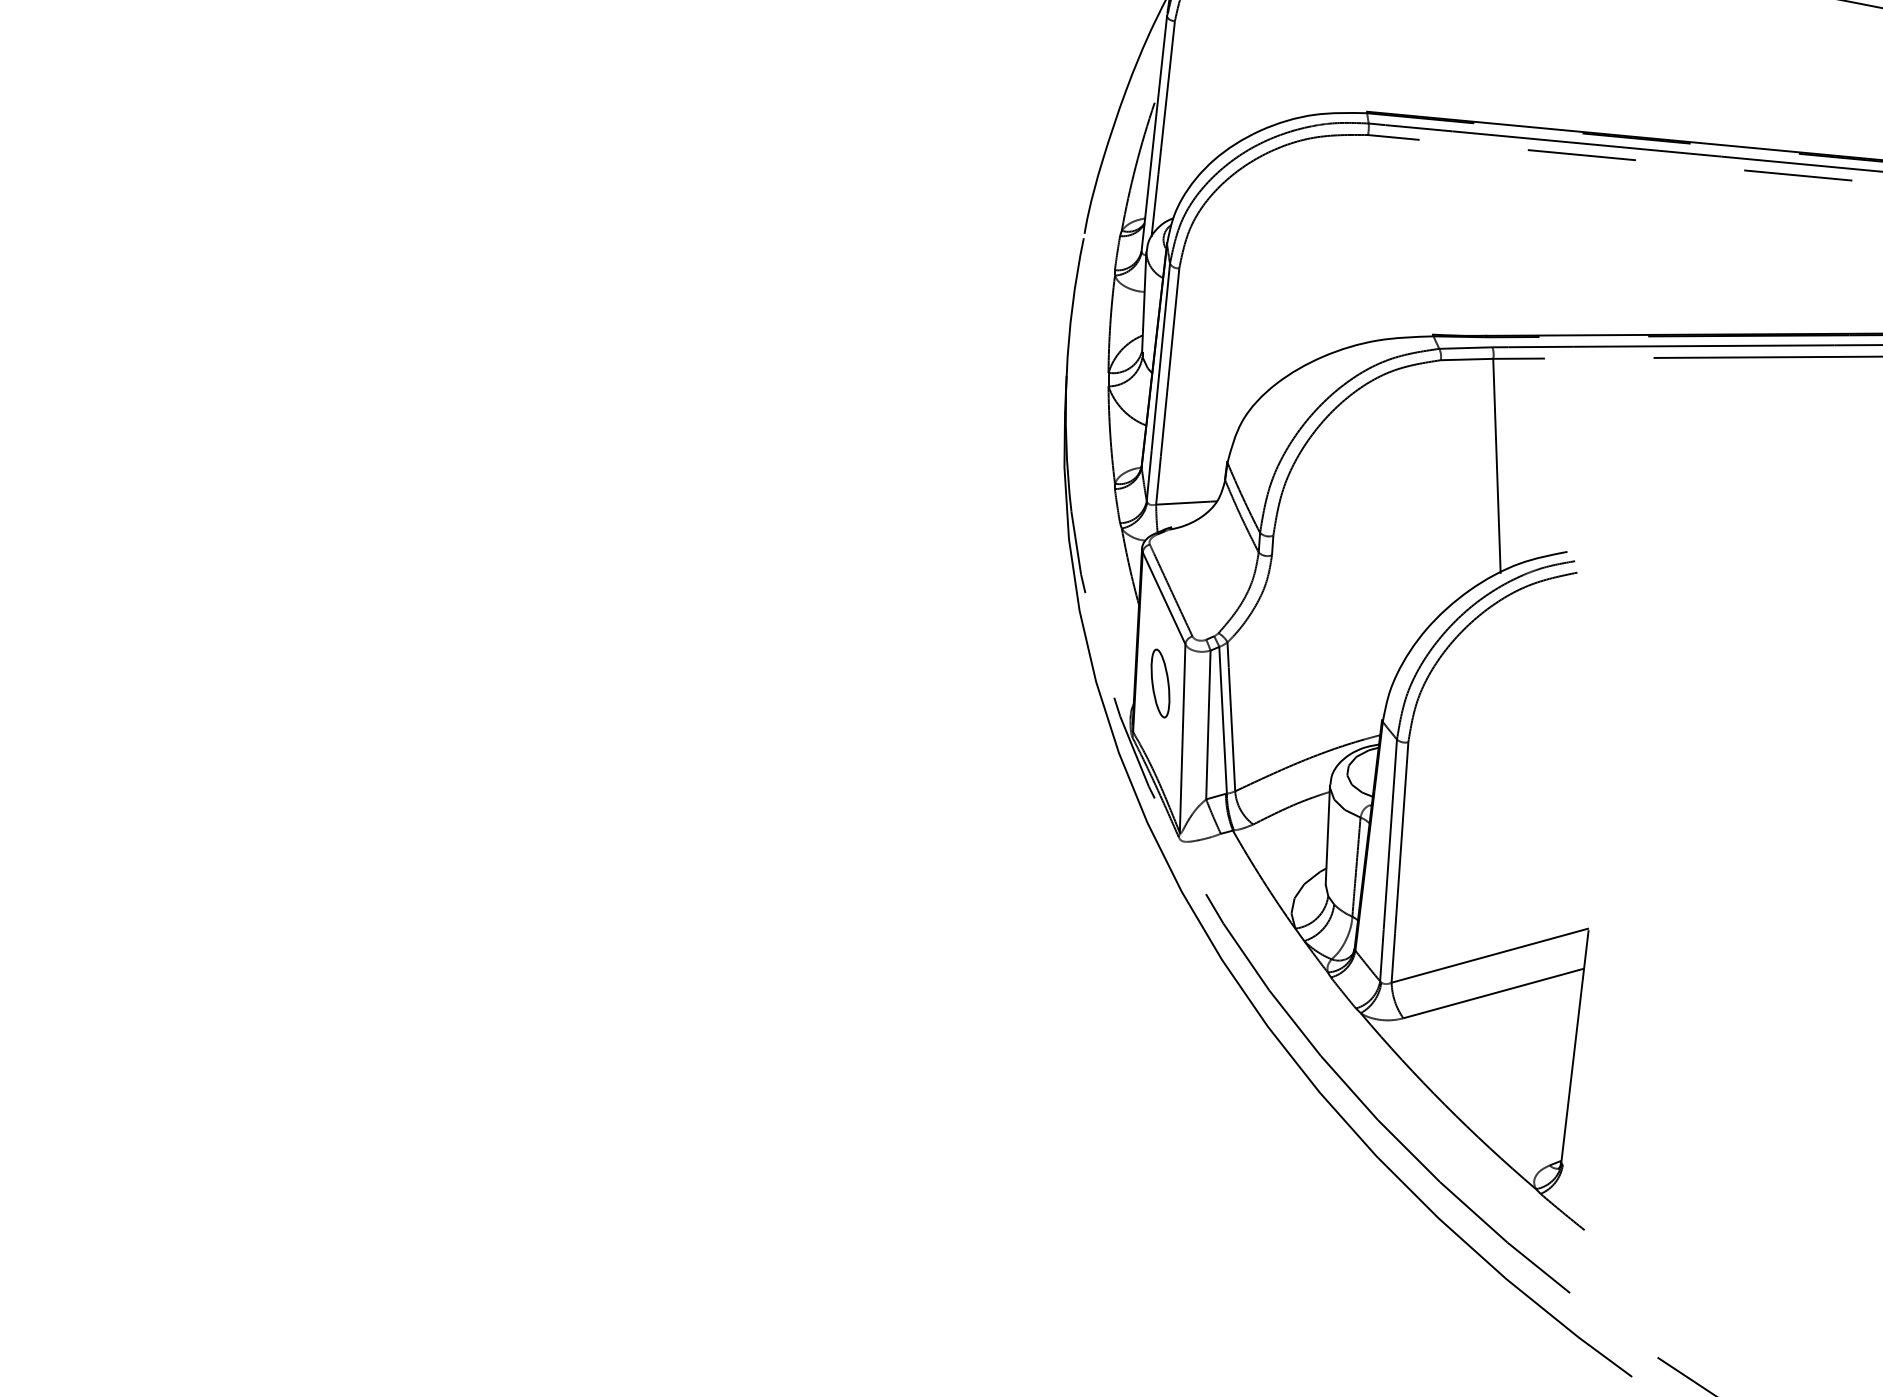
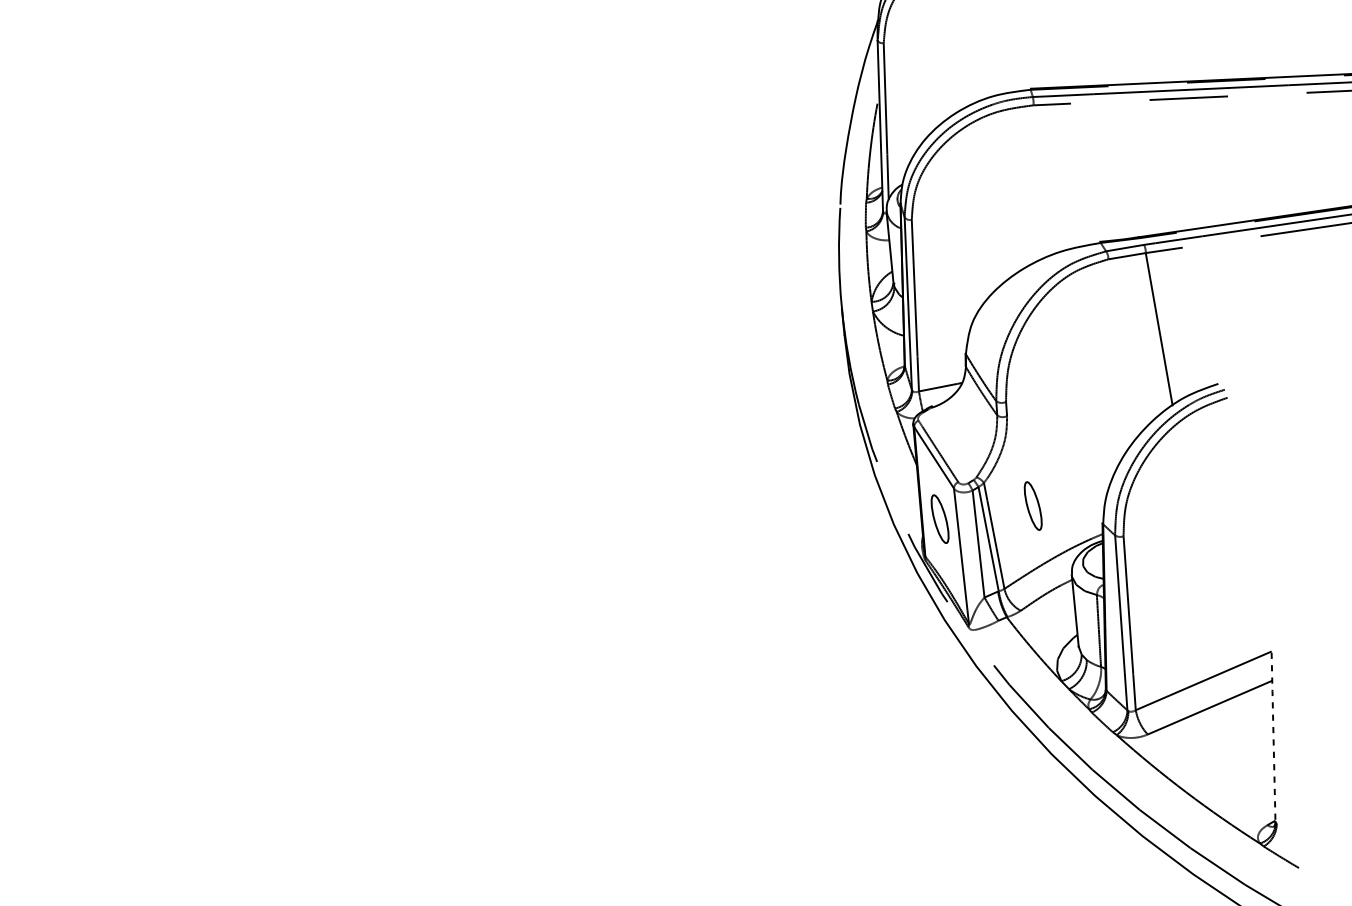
part: (1290, 683) -> (1033, 506), added
line: (1575, 1045) -> (1273, 736), solid -> dashed

